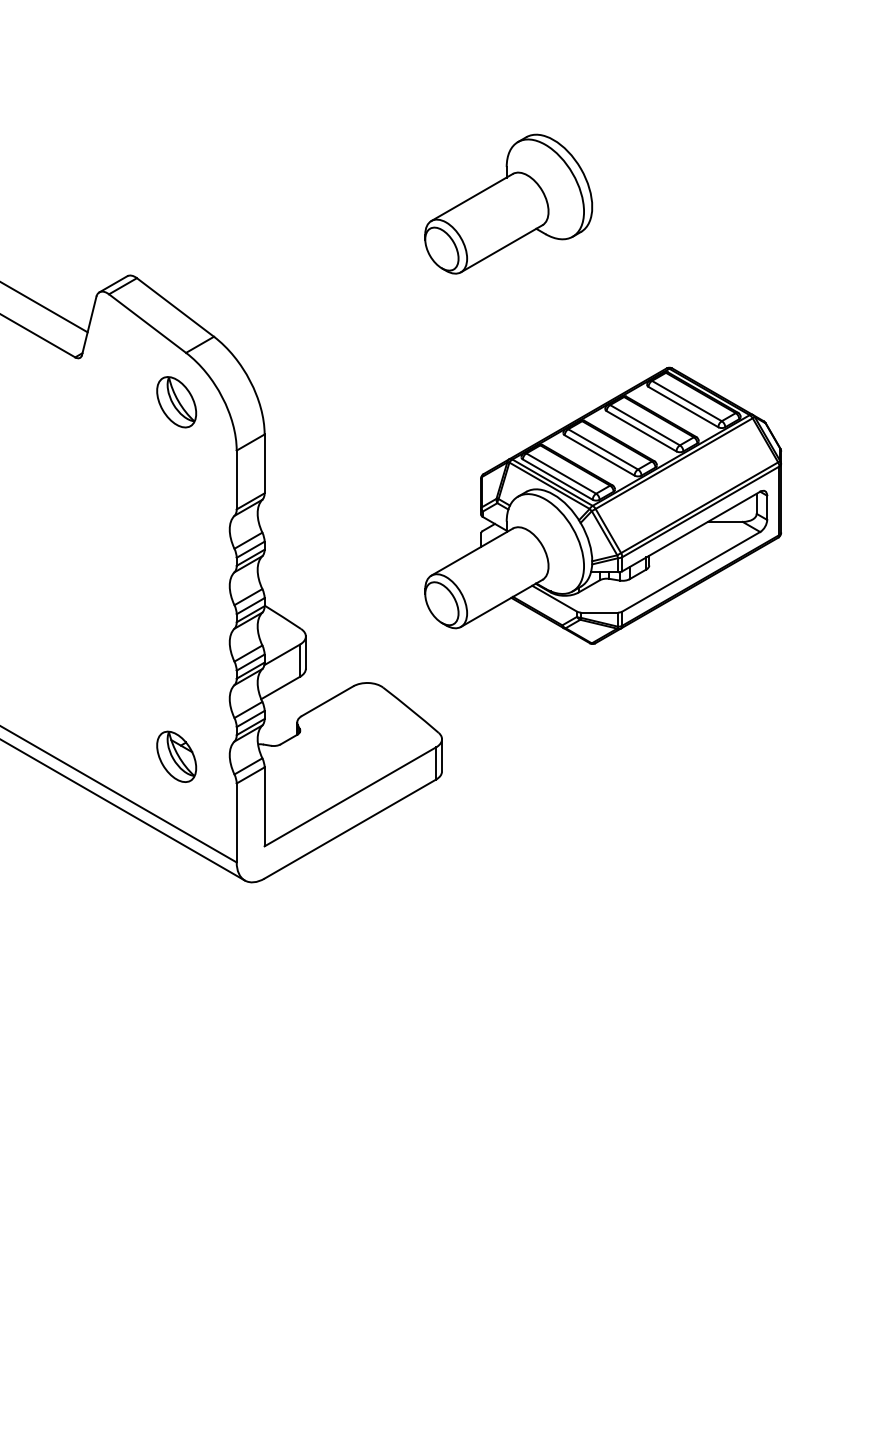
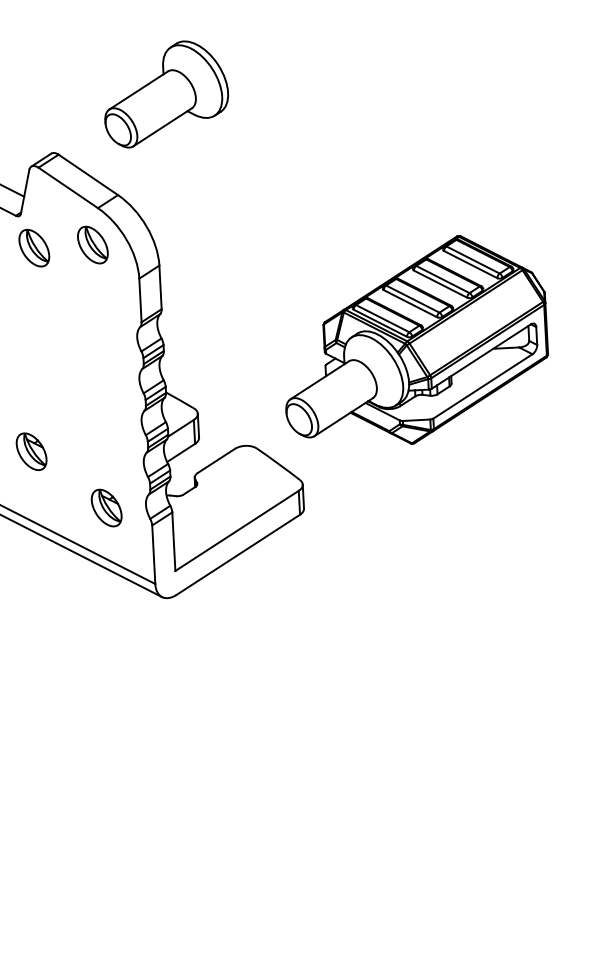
part: (508, 203) -> (165, 93), moved
part: (97, 402) -> (34, 248), added
part: (603, 505) -> (415, 340), moved
part: (79, 675) -> (31, 451), added

